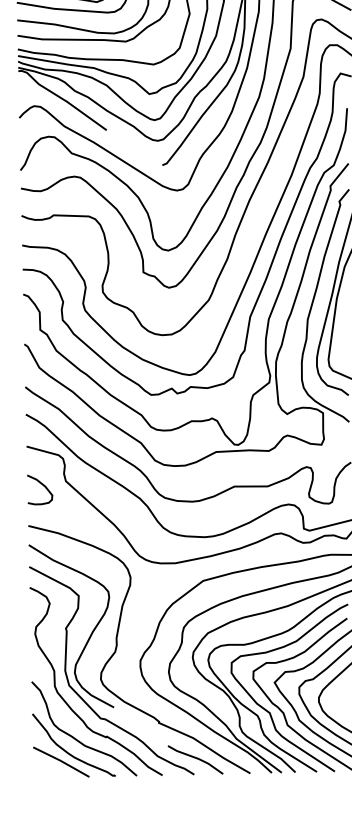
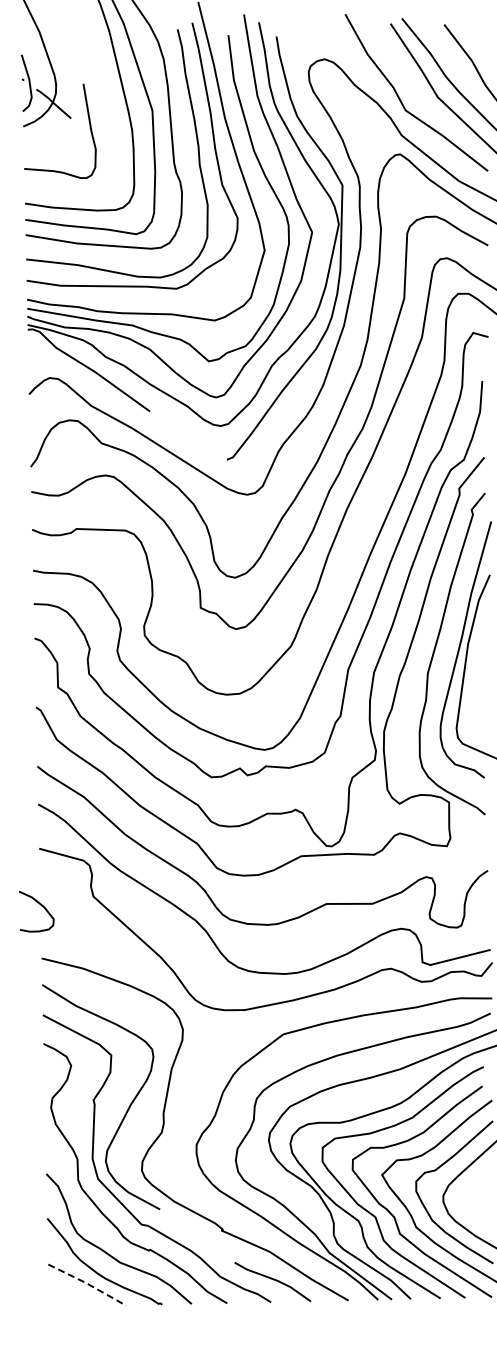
curve: (43, 486) -> (41, 906), moved
line: (61, 761) -> (87, 1283), solid -> dashed

